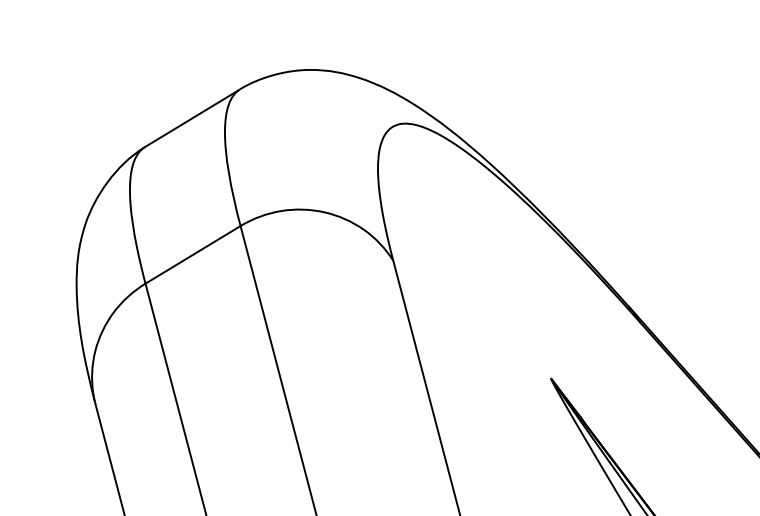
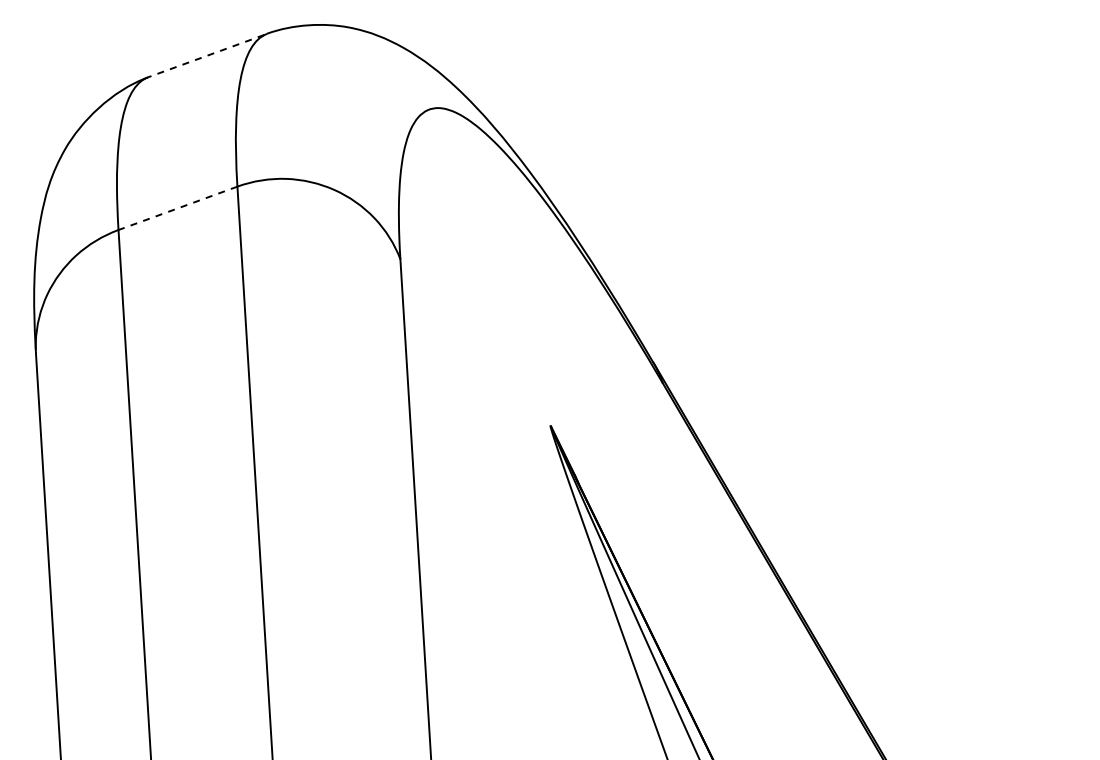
line: (191, 119) -> (206, 56), solid -> dashed
line: (192, 255) -> (177, 208), solid -> dashed

